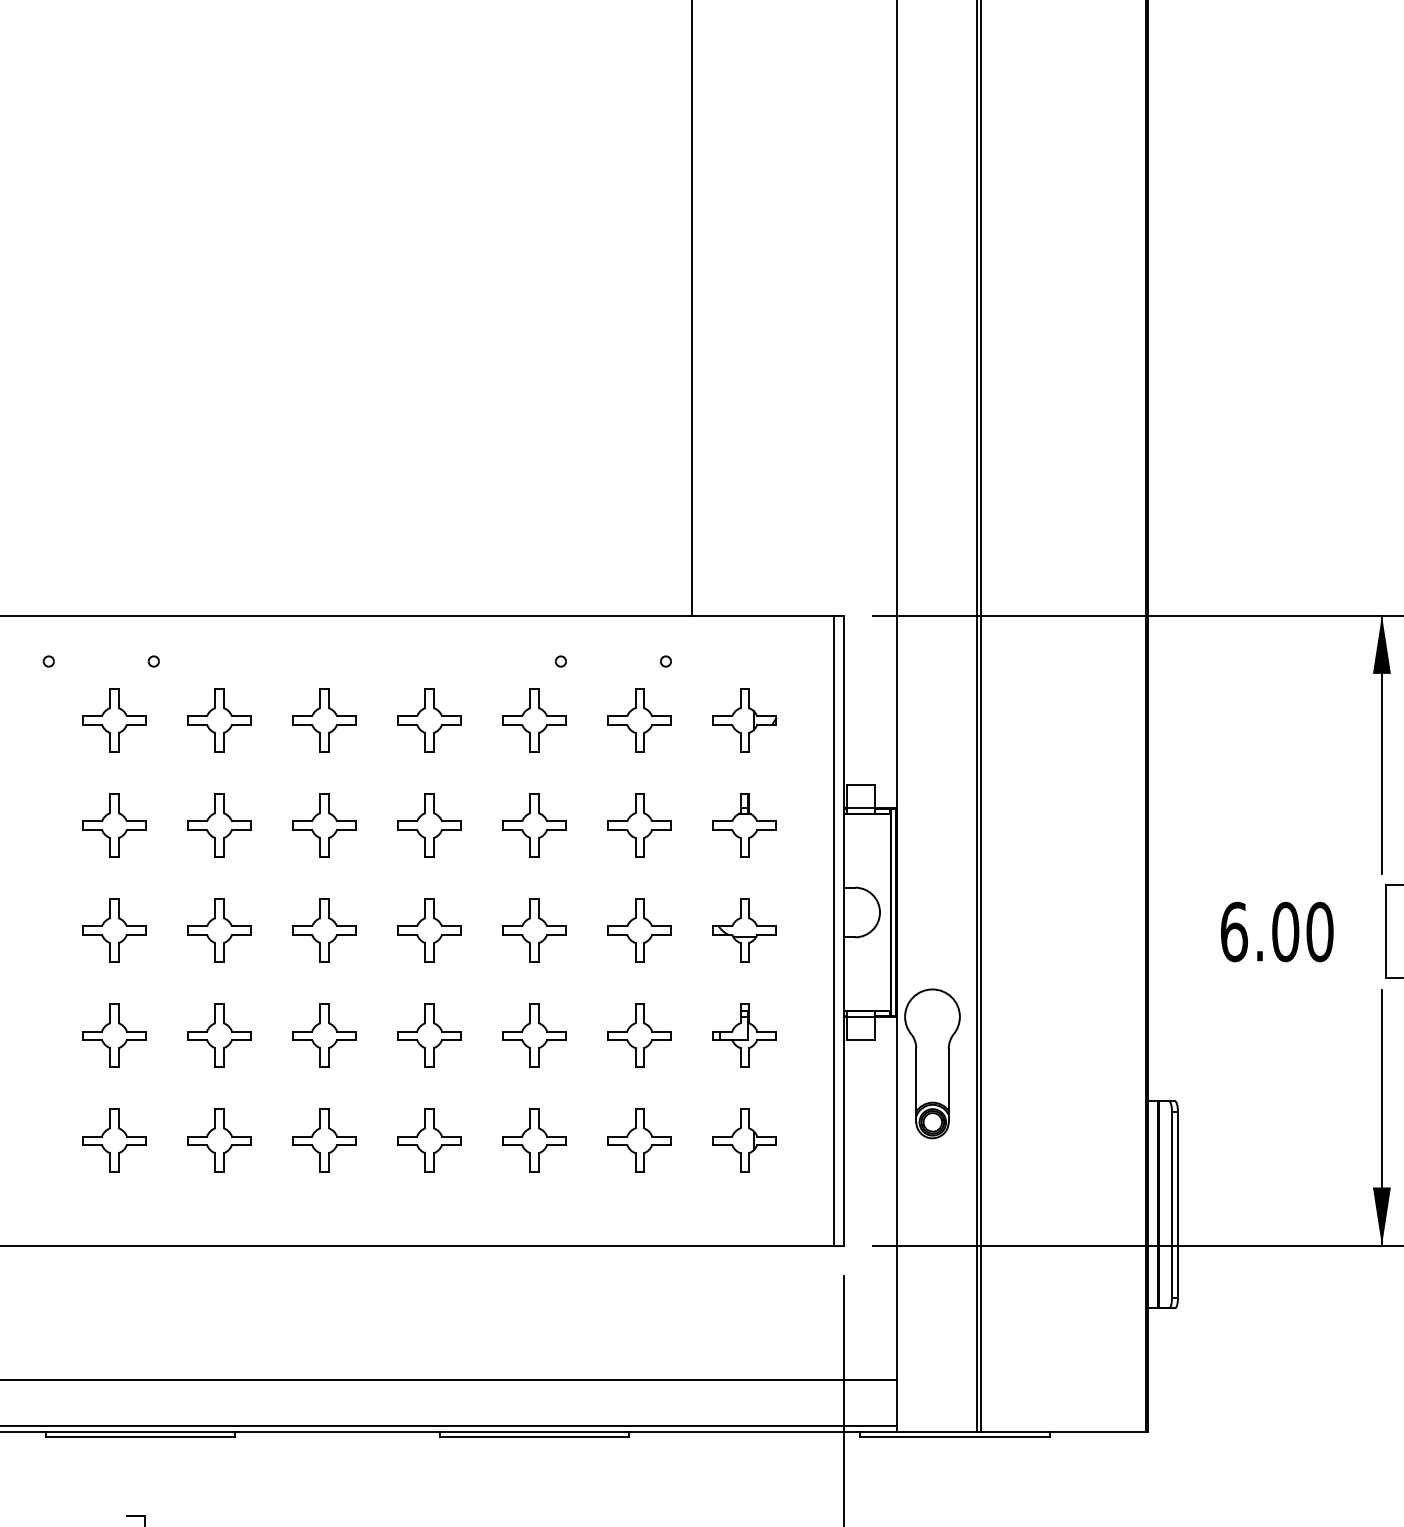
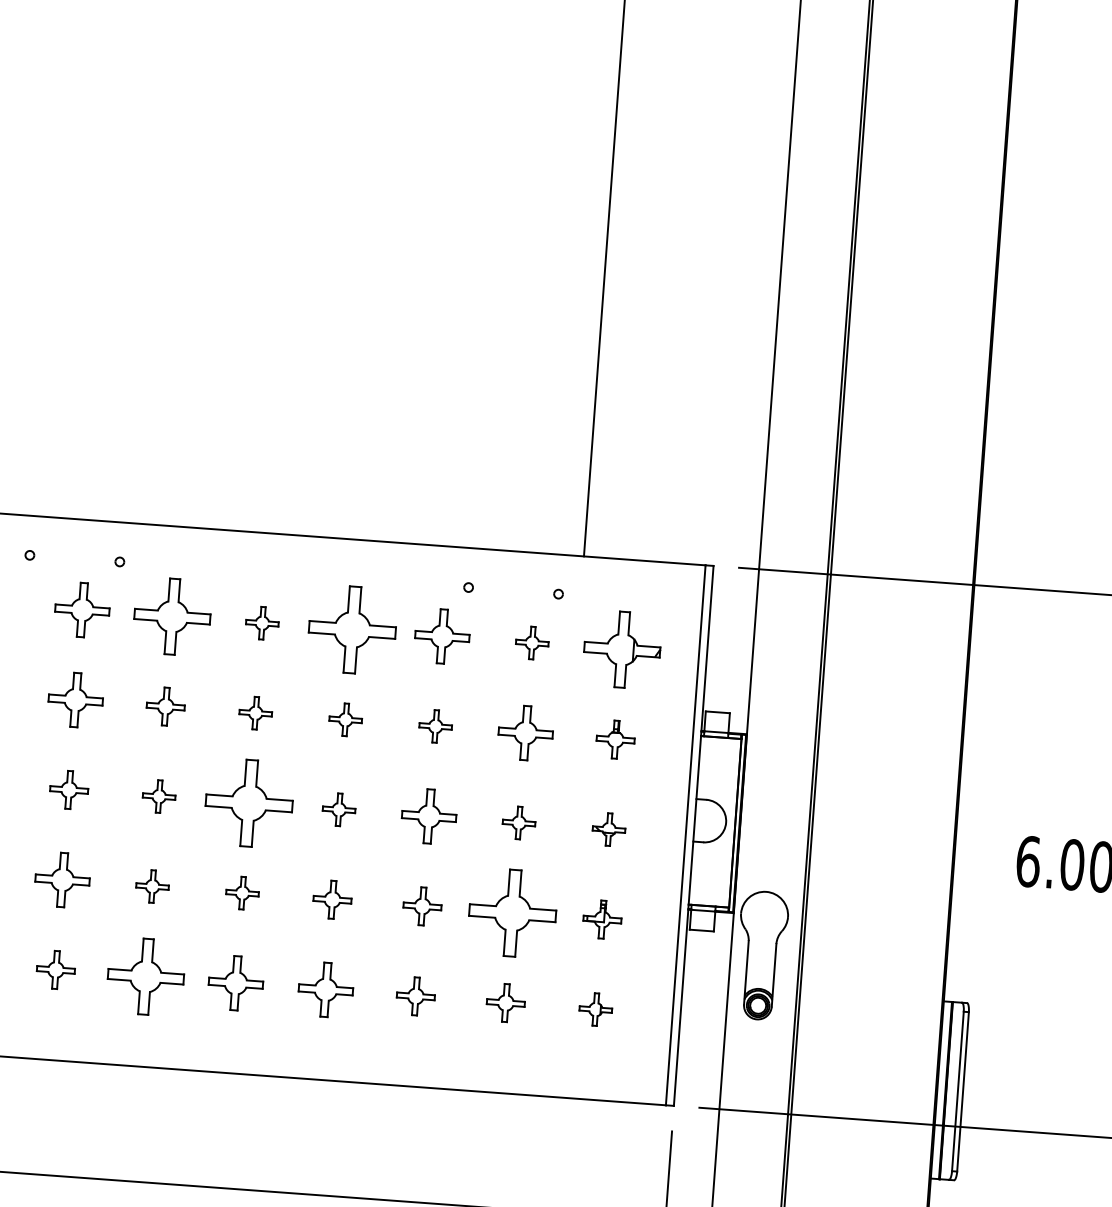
part: (219, 720) -> (172, 616), size x1.4
part: (324, 720) -> (262, 623), size x0.6
part: (429, 720) -> (352, 629), size x1.6
part: (639, 720) -> (532, 643), size x0.6
part: (744, 720) -> (622, 649), size x1.4
part: (219, 825) -> (165, 706), size x0.7
part: (324, 825) -> (255, 713), size x0.6
part: (429, 825) -> (345, 719), size x0.6
part: (534, 825) -> (435, 726), size x0.6
part: (744, 825) -> (615, 739), size x0.7
part: (114, 930) -> (69, 789), size x0.7
part: (219, 930) -> (159, 796), size x0.6
part: (324, 930) -> (249, 803), size x1.6
part: (429, 930) -> (339, 809), size x0.6
part: (639, 930) -> (518, 822), size x0.6
part: (744, 930) -> (608, 829), size x0.6
part: (219, 1035) -> (152, 886), size x0.6
part: (324, 1035) -> (242, 893), size x0.6
part: (429, 1035) -> (332, 899), size x0.7
part: (534, 1035) -> (422, 906), size x0.7
part: (639, 1035) -> (512, 912), size x1.6
part: (744, 1035) -> (602, 919), size x0.7
part: (114, 1140) -> (55, 969), size x0.7
part: (219, 1140) -> (145, 976), size x1.4
part: (534, 1140) -> (415, 996), size x0.7
part: (639, 1140) -> (505, 1002), size x0.7
part: (744, 1140) -> (595, 1009), size x0.6

